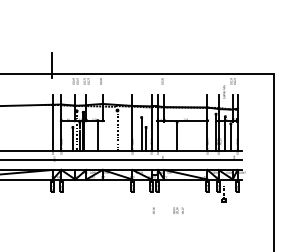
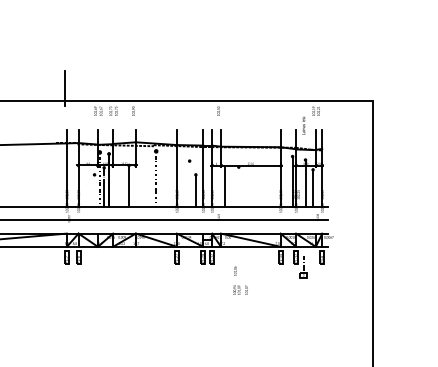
line: (141, 134) -> (189, 184), removed
line: (176, 136) -> (224, 187), moved
line: (72, 138) -> (94, 190), removed
text: (153, 210) -> (235, 270), moved

